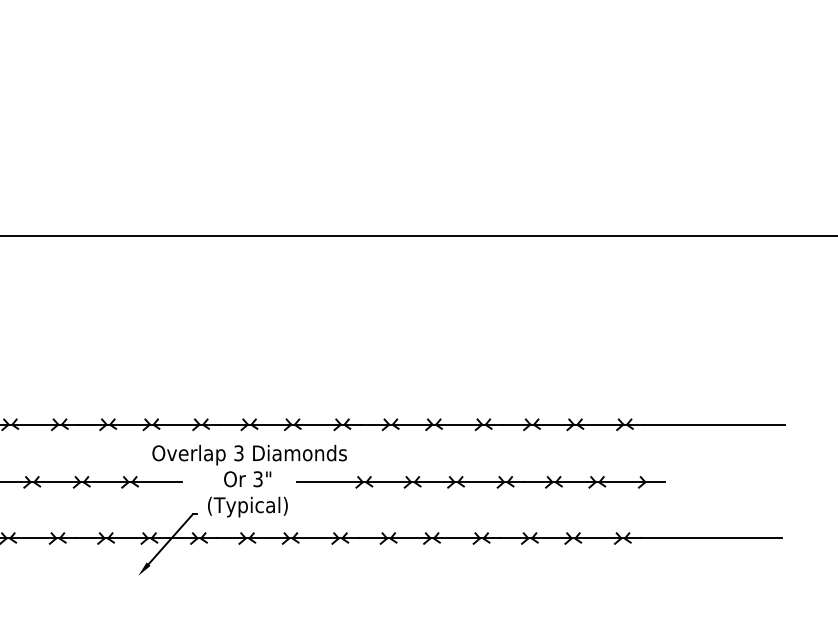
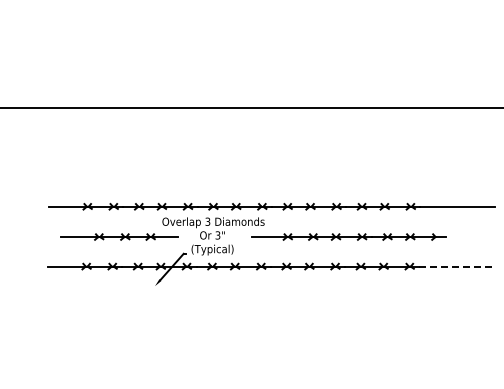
part: (479, 481) -> (348, 236), moved
line: (711, 538) -> (456, 266), solid -> dashed

